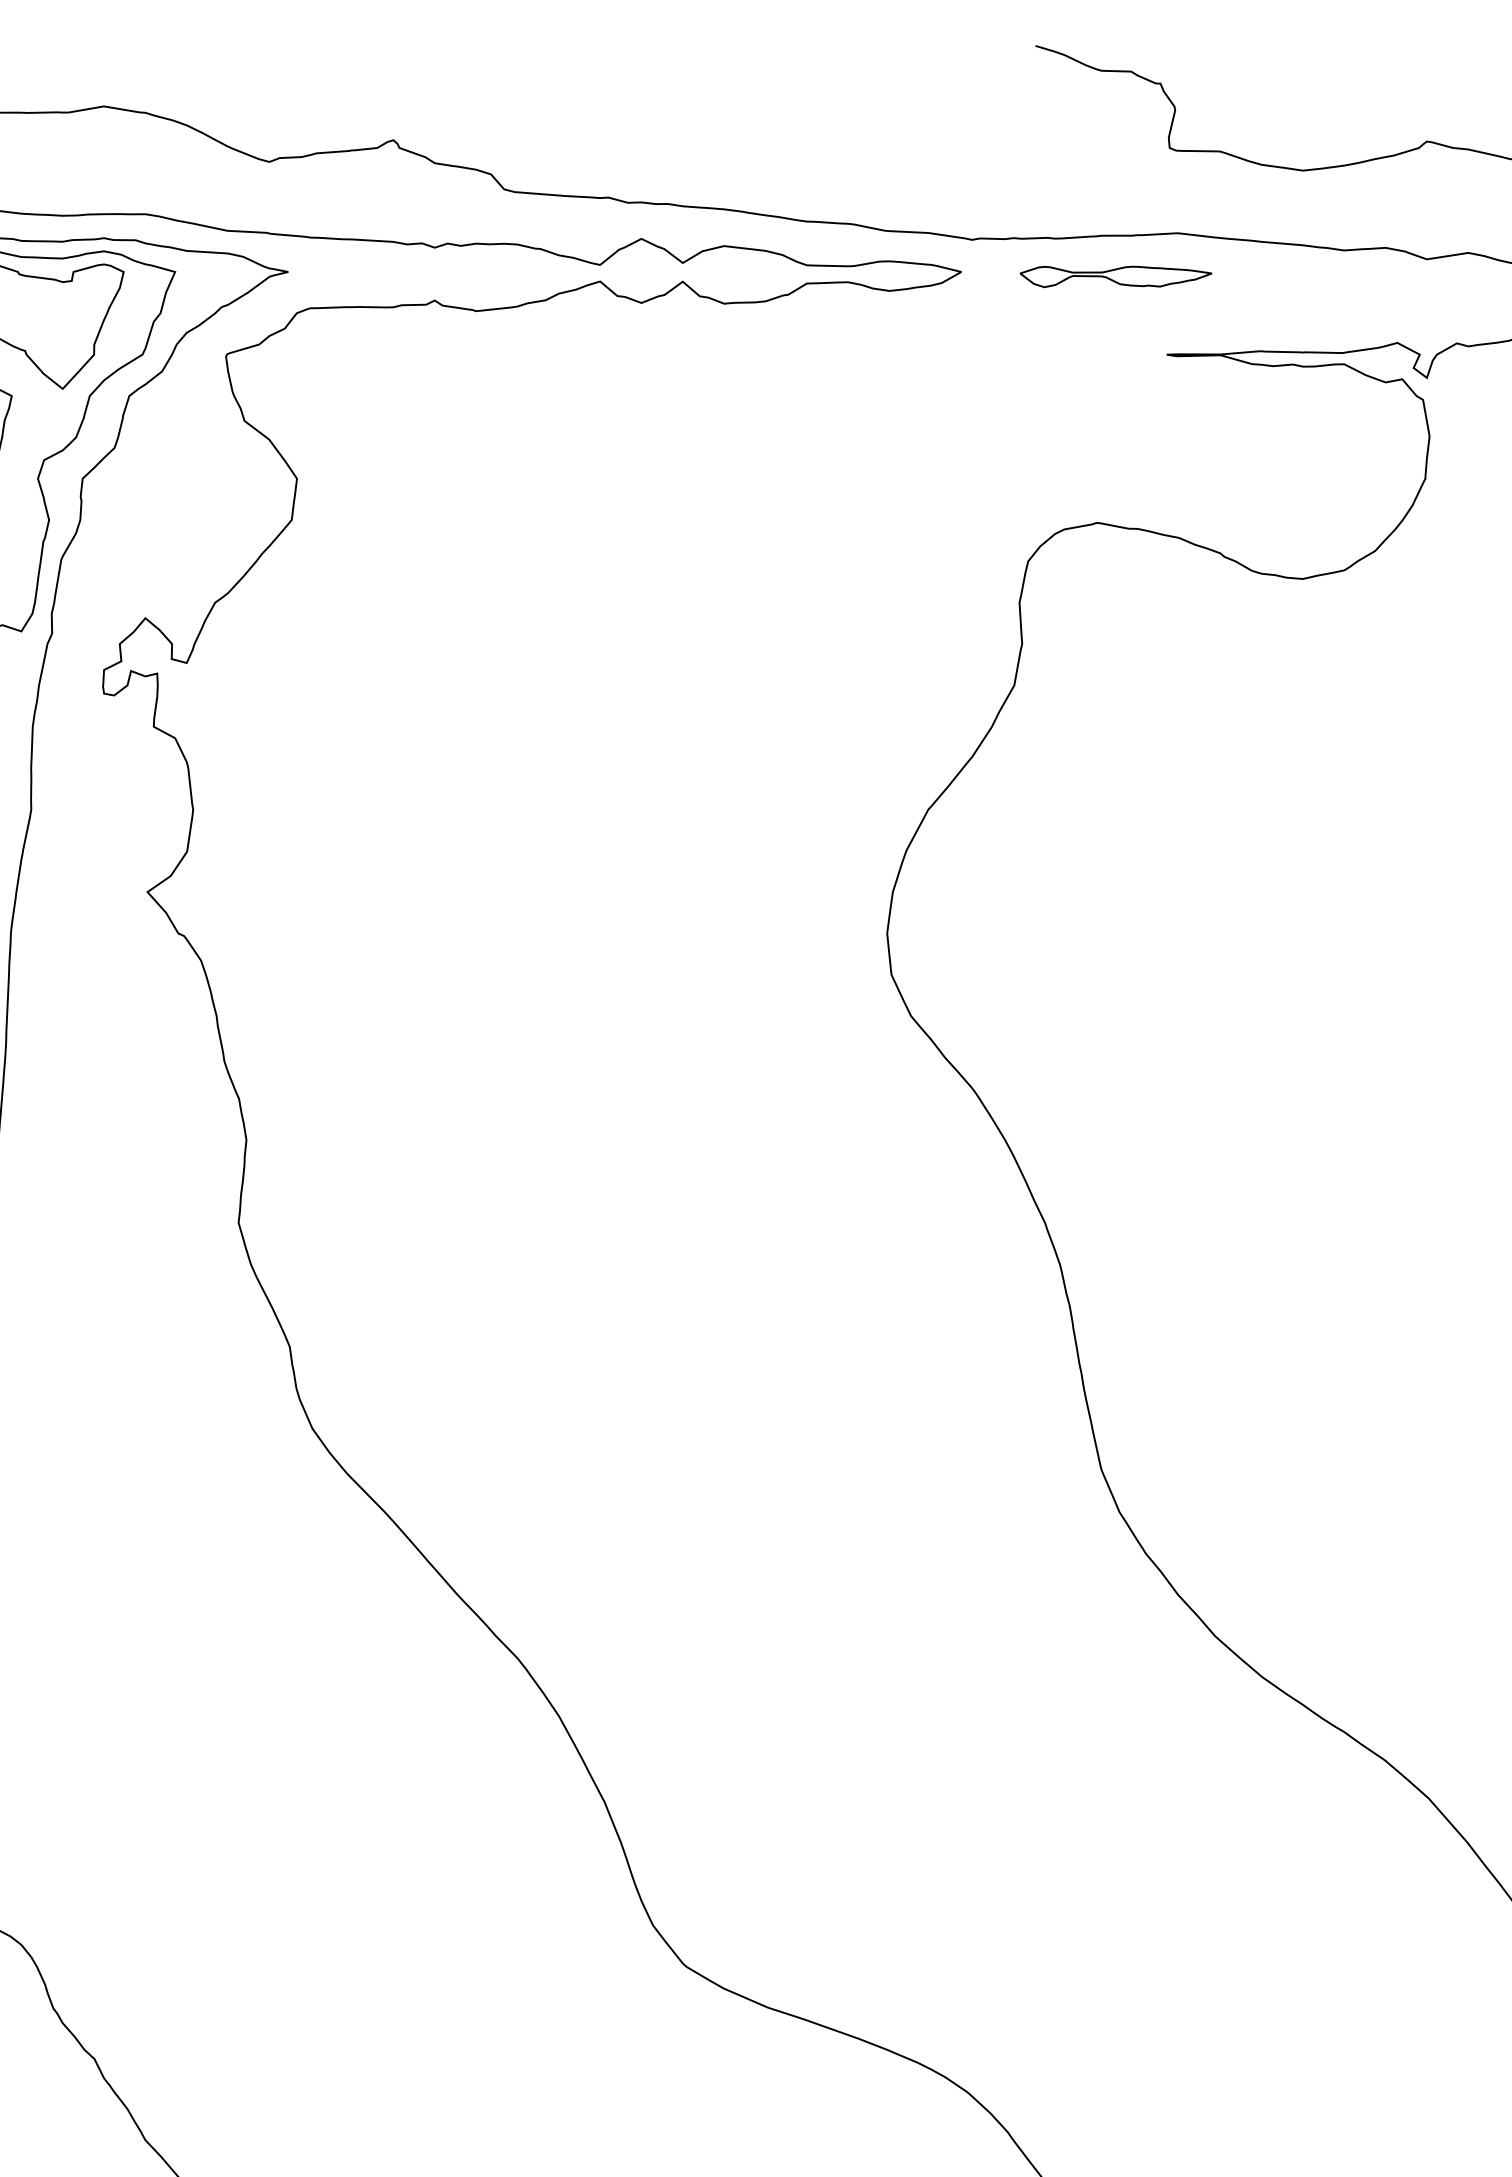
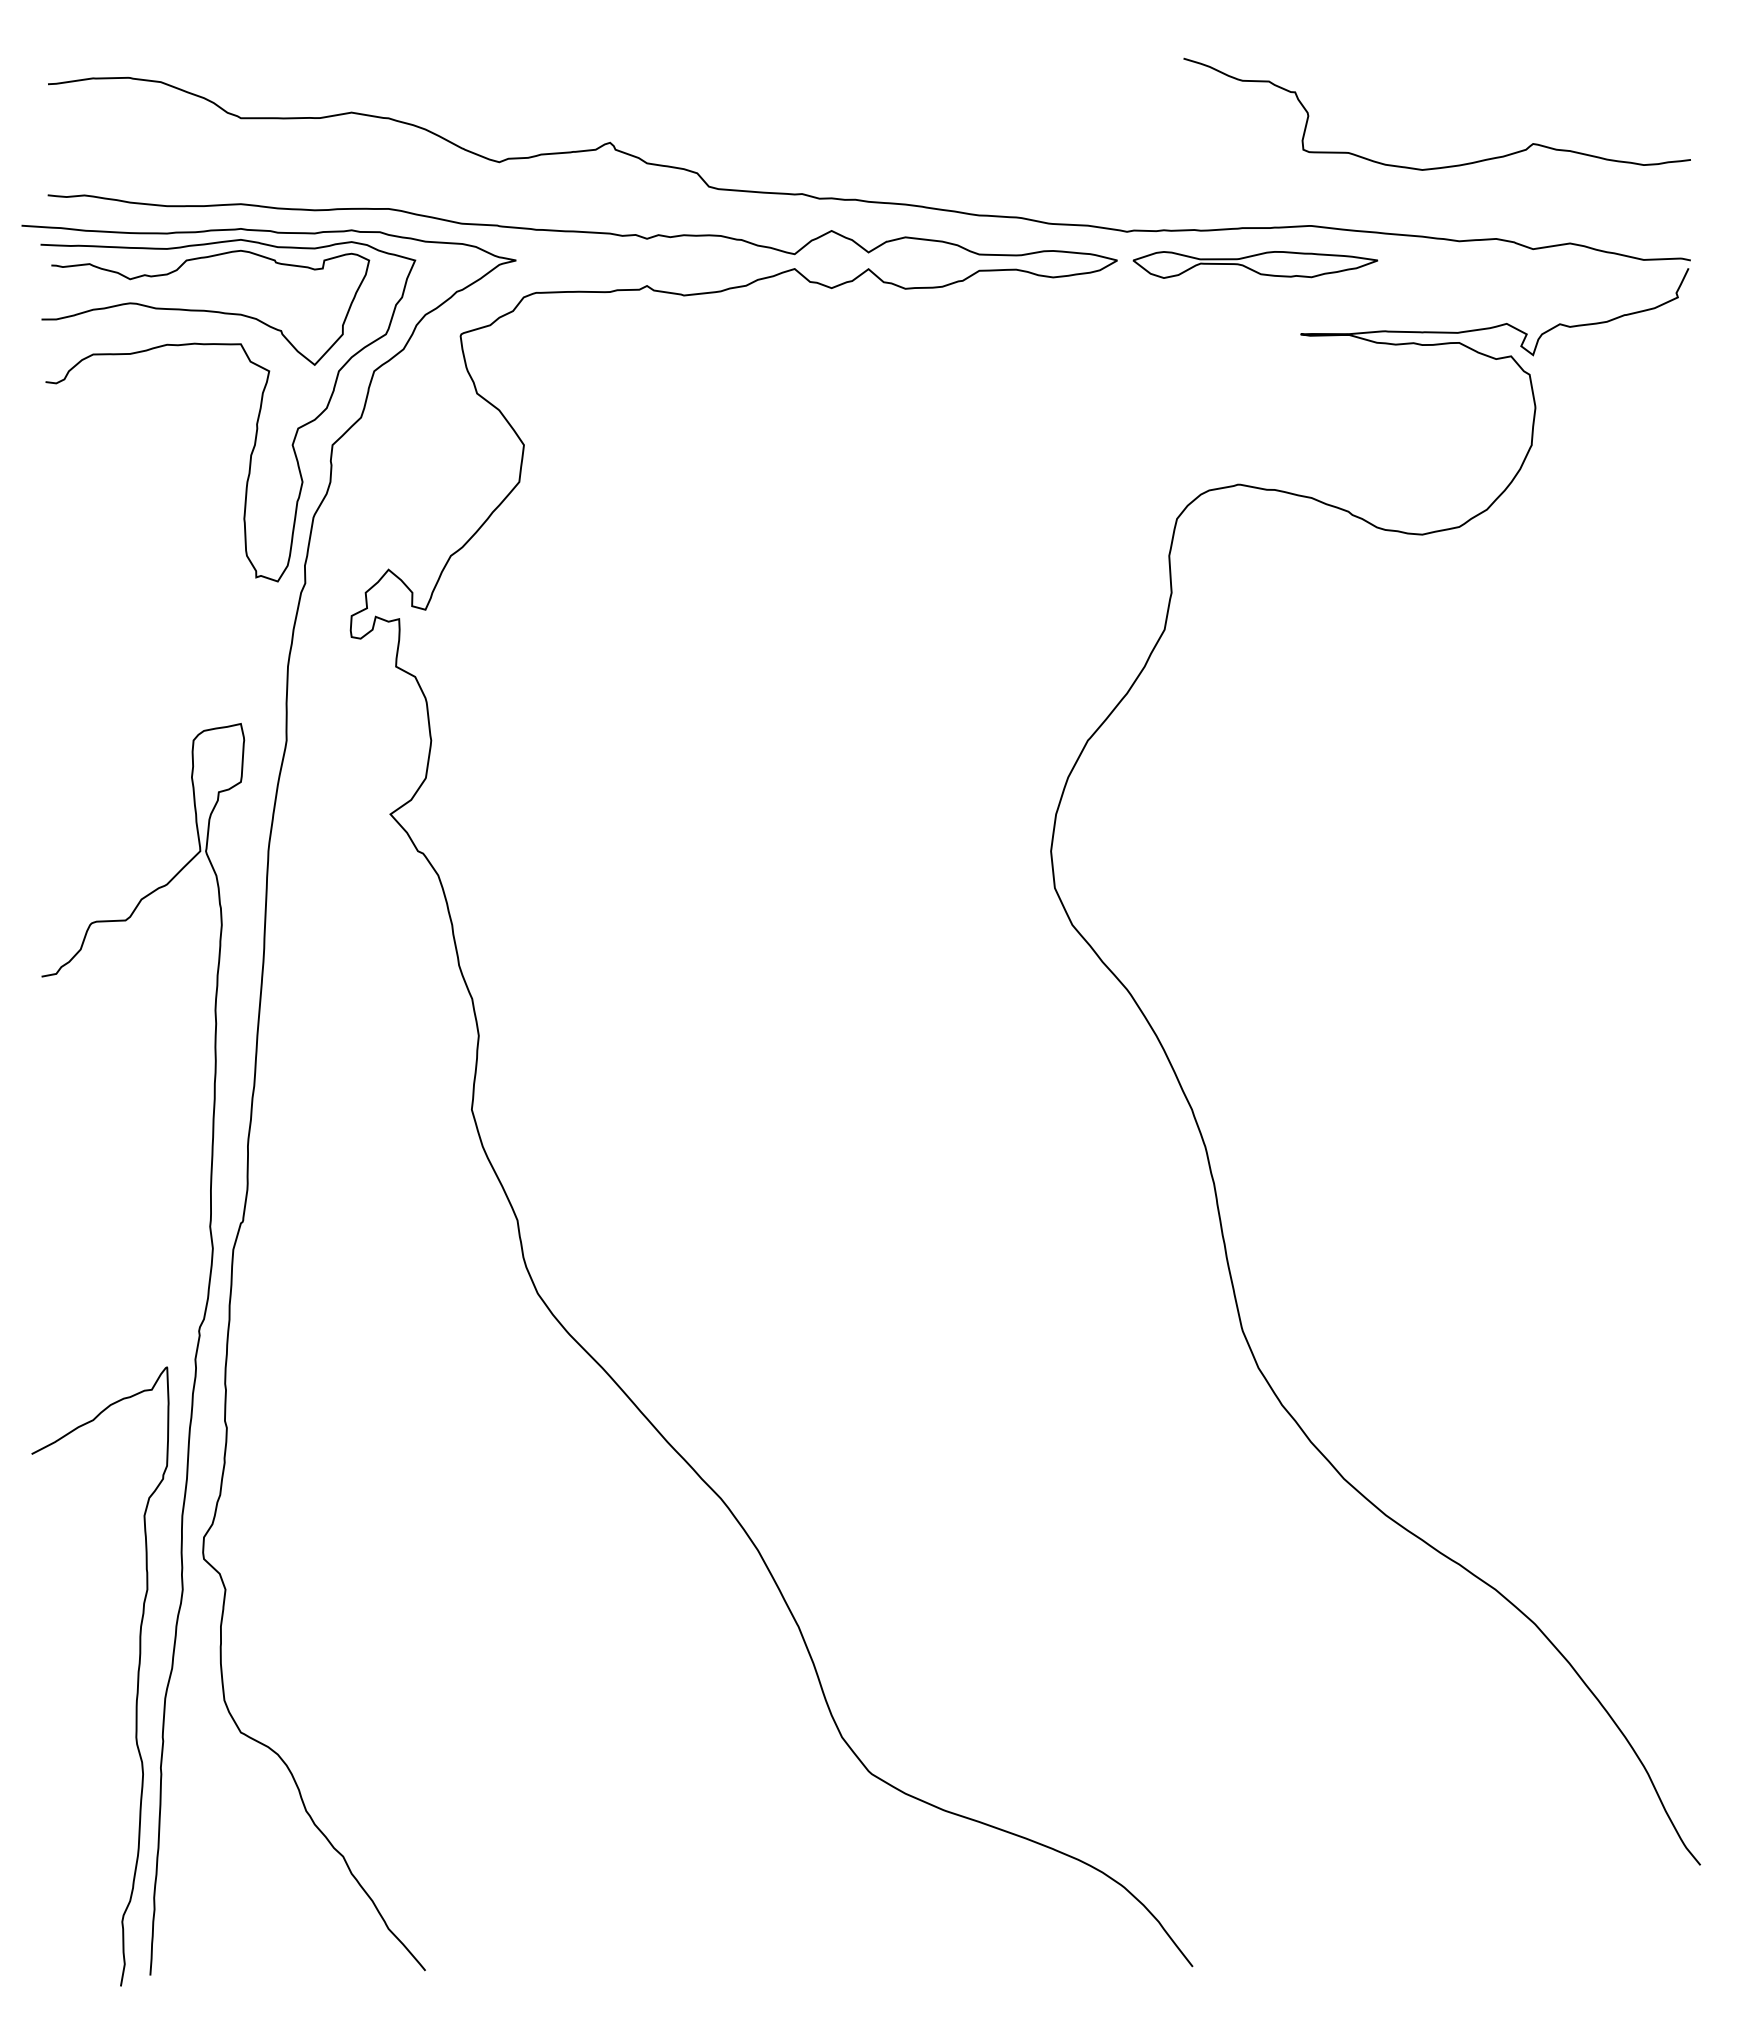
part: (1116, 276) -> (1255, 264), size x1.43

